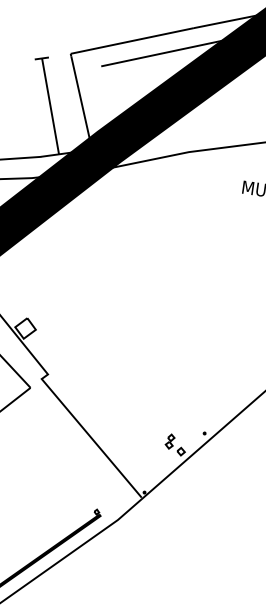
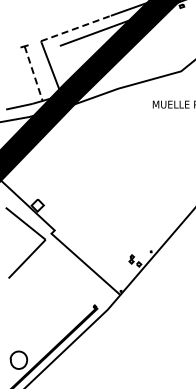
line: (133, 41) -> (76, 28), solid -> dashed
line: (50, 106) -> (33, 73), solid -> dashed

